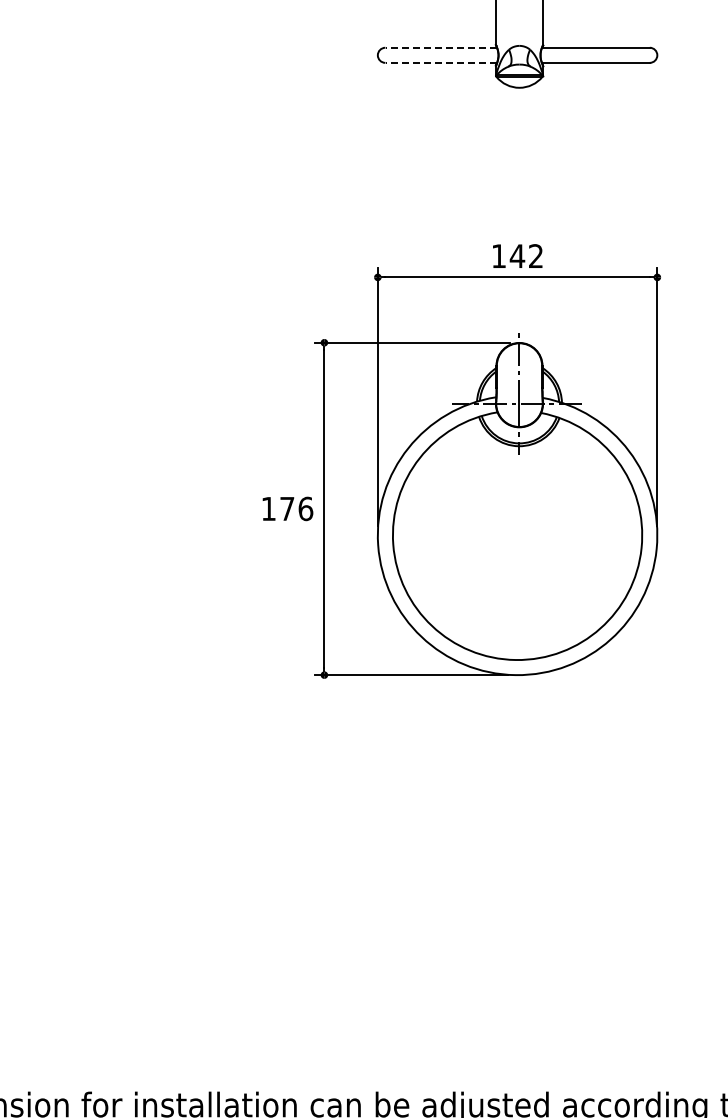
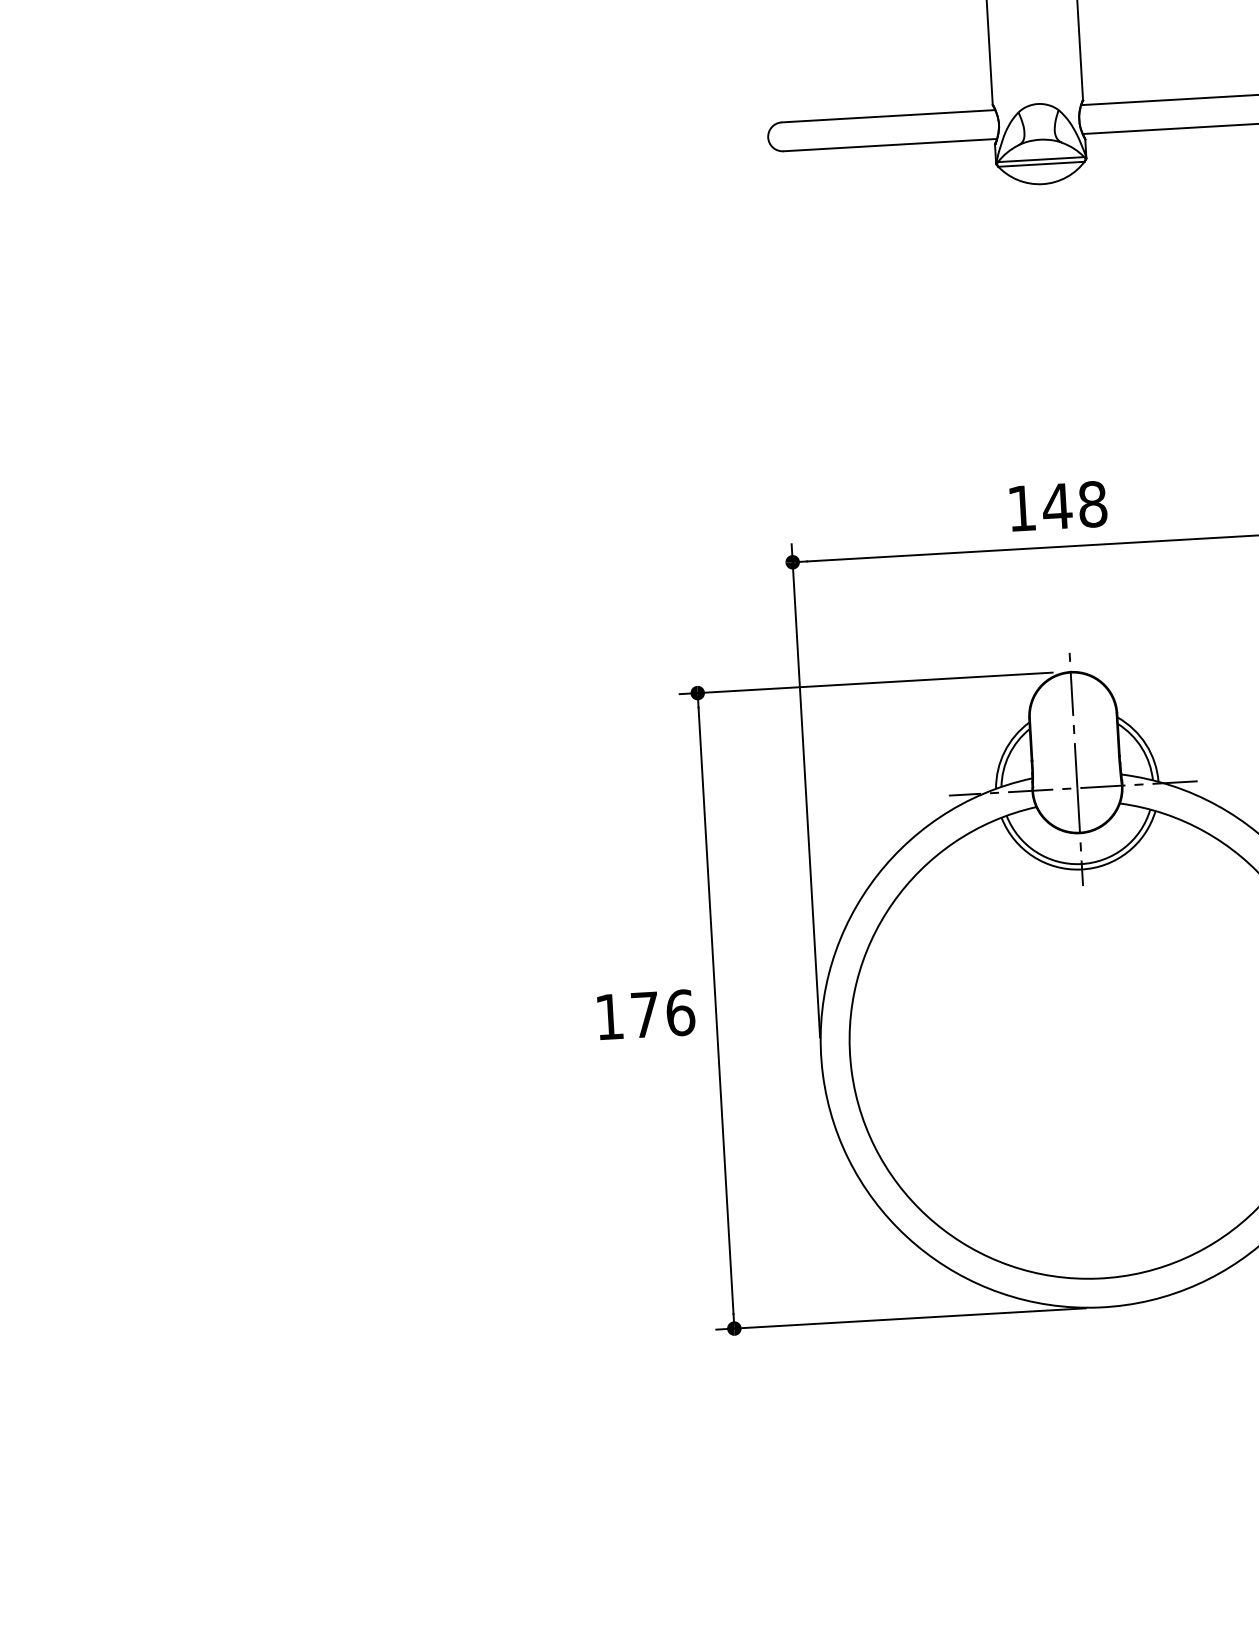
line: (441, 47) -> (889, 115), dashed -> solid
line: (441, 62) -> (890, 144), dashed -> solid
text: (535, 256) -> (1091, 504), 142 -> 148

